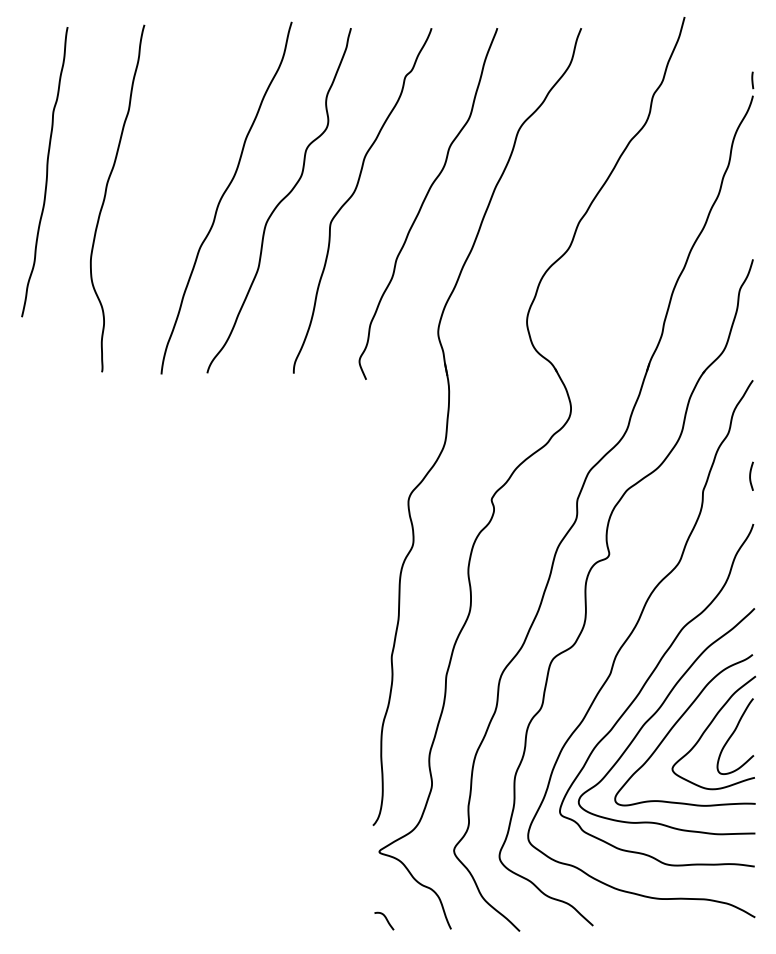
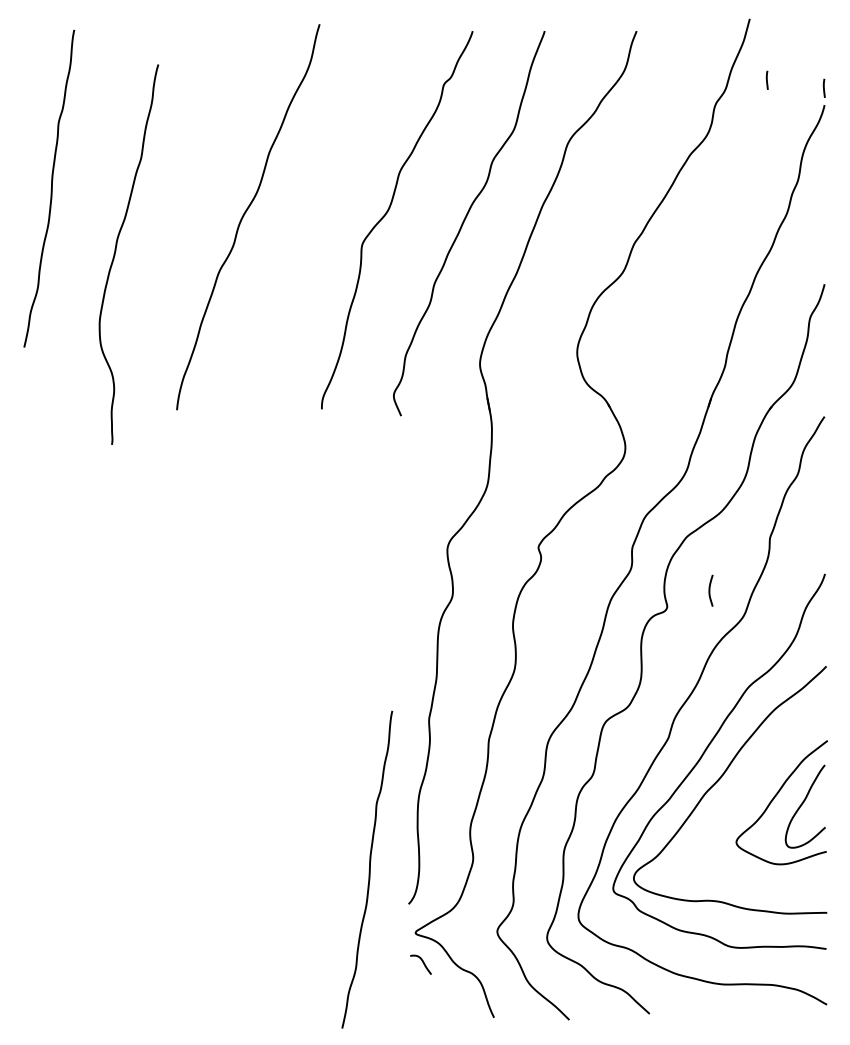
curve: (699, 72) -> (766, 79), added
curve: (106, 195) -> (116, 251), moved
curve: (279, 201) -> (306, 220), removed
curve: (751, 476) -> (710, 590), moved
curve: (677, 723) -> (741, 792), removed
curve: (336, 794) -> (368, 870), added
curve: (385, 919) -> (422, 962), moved

